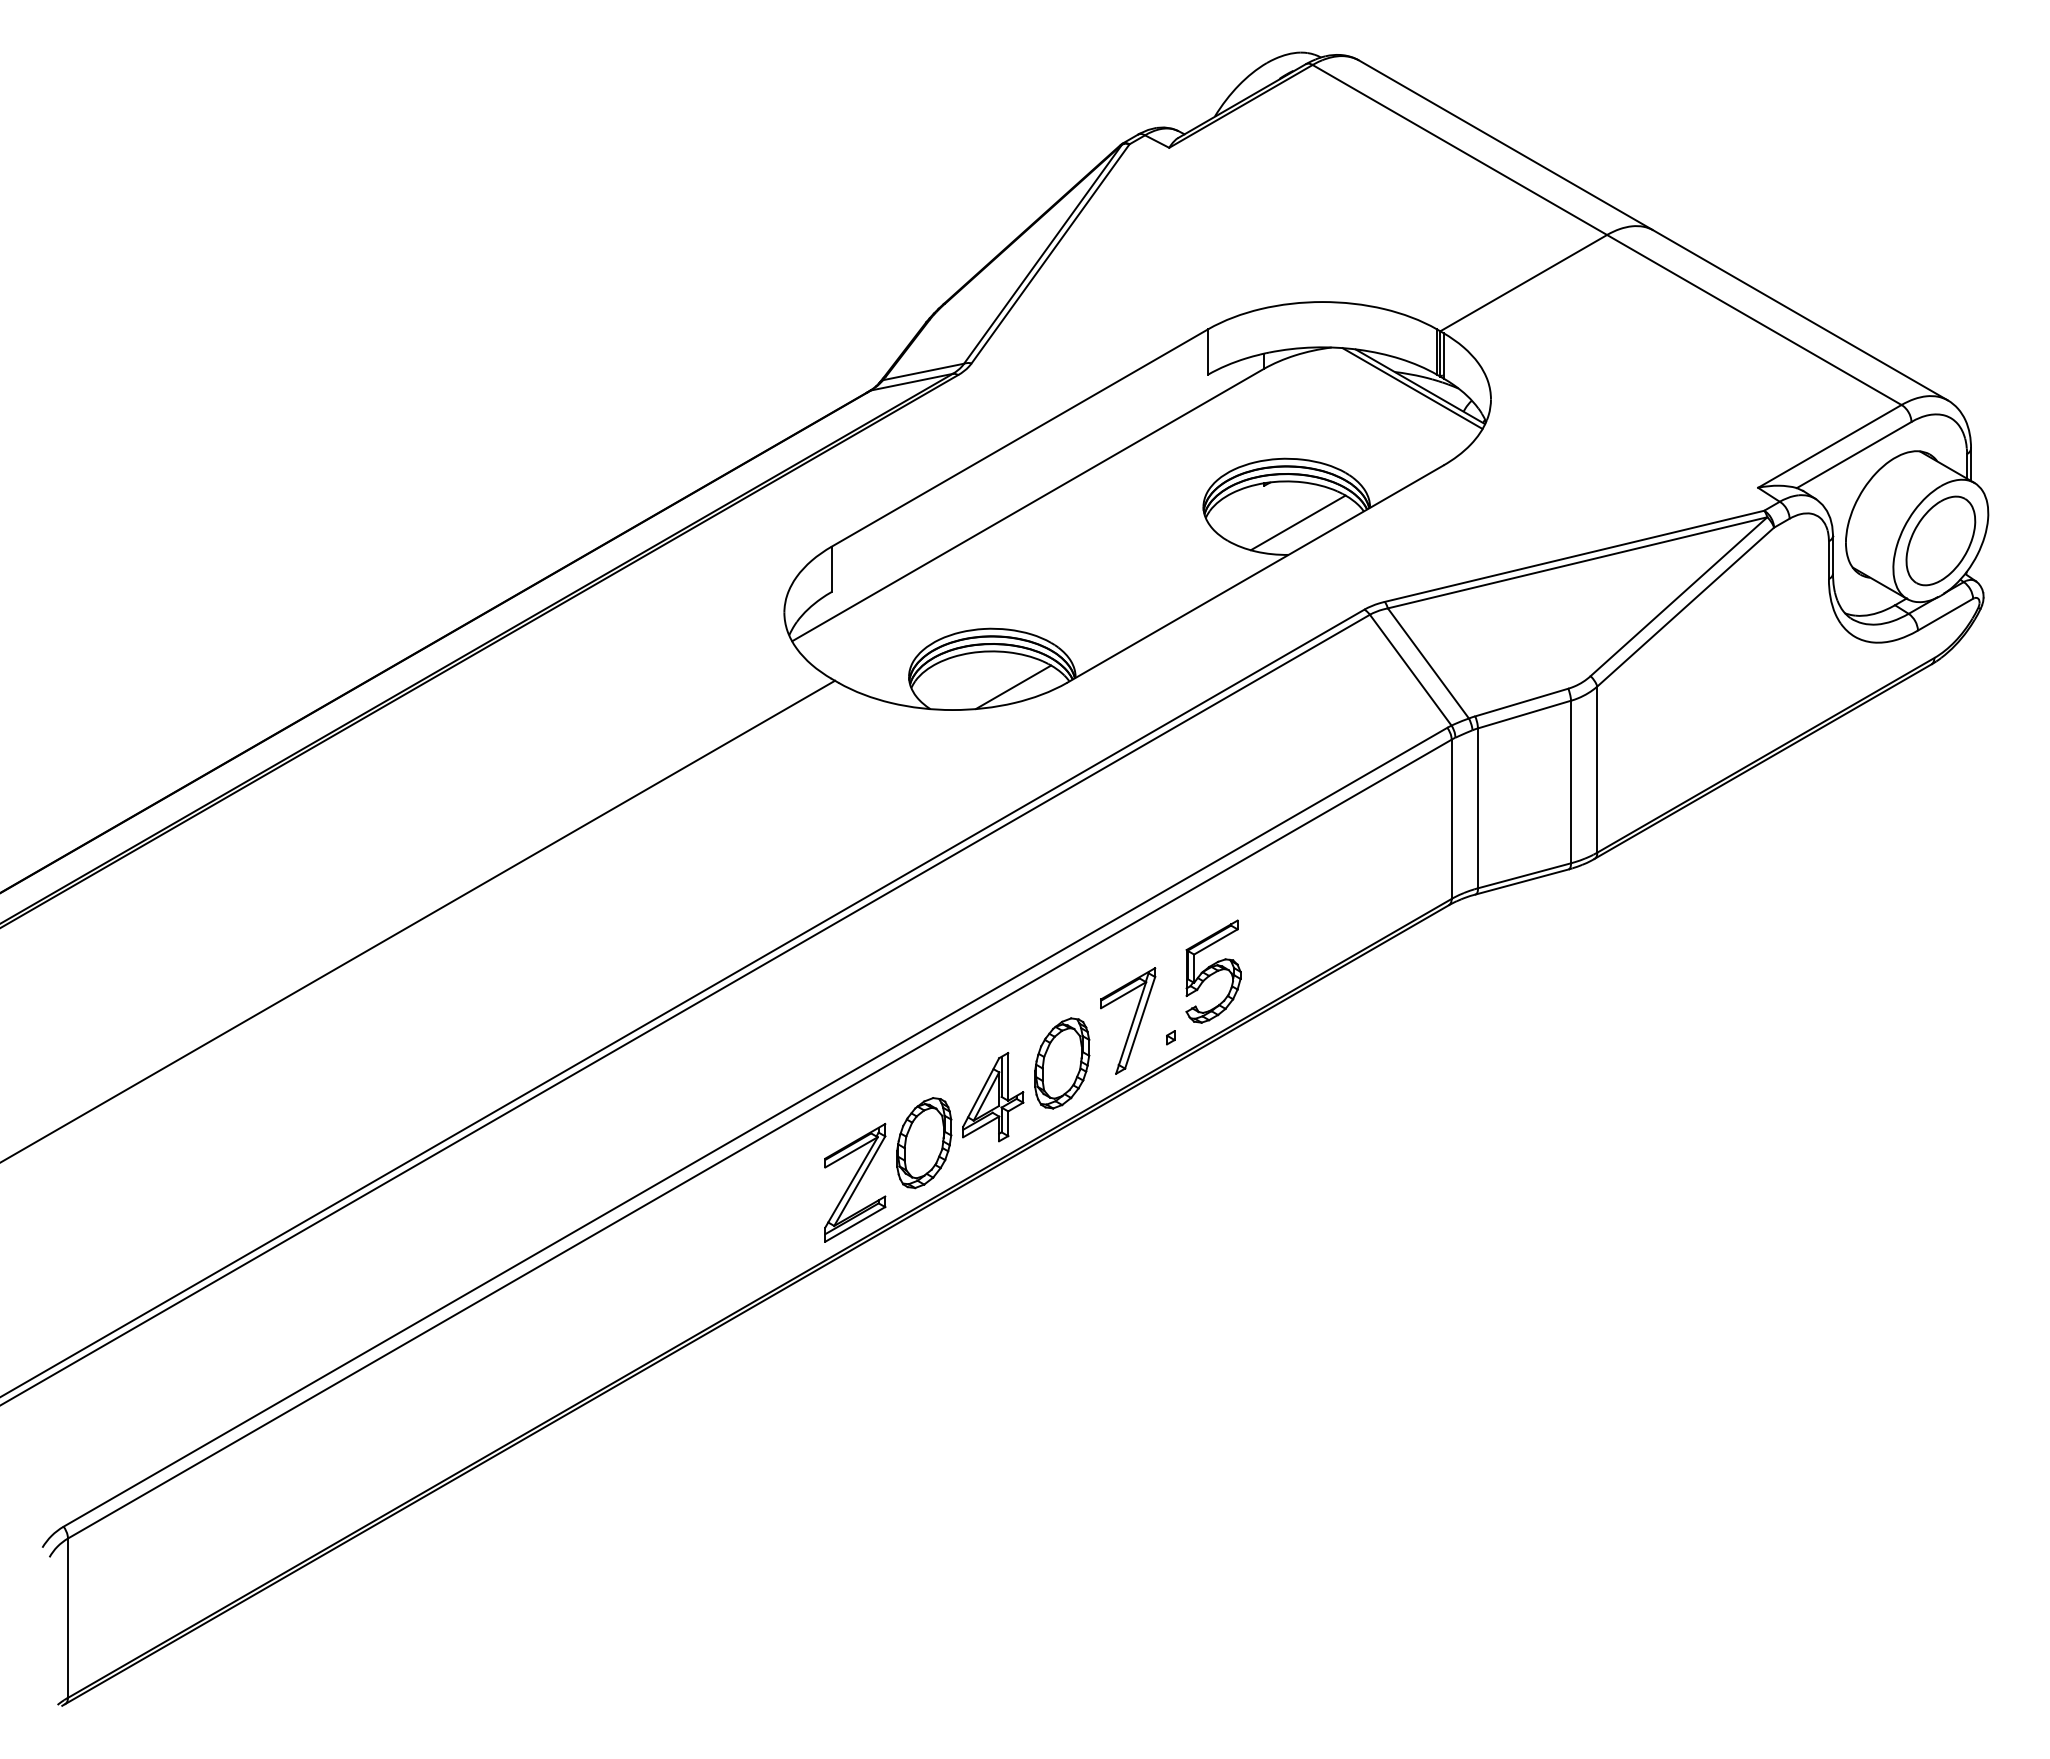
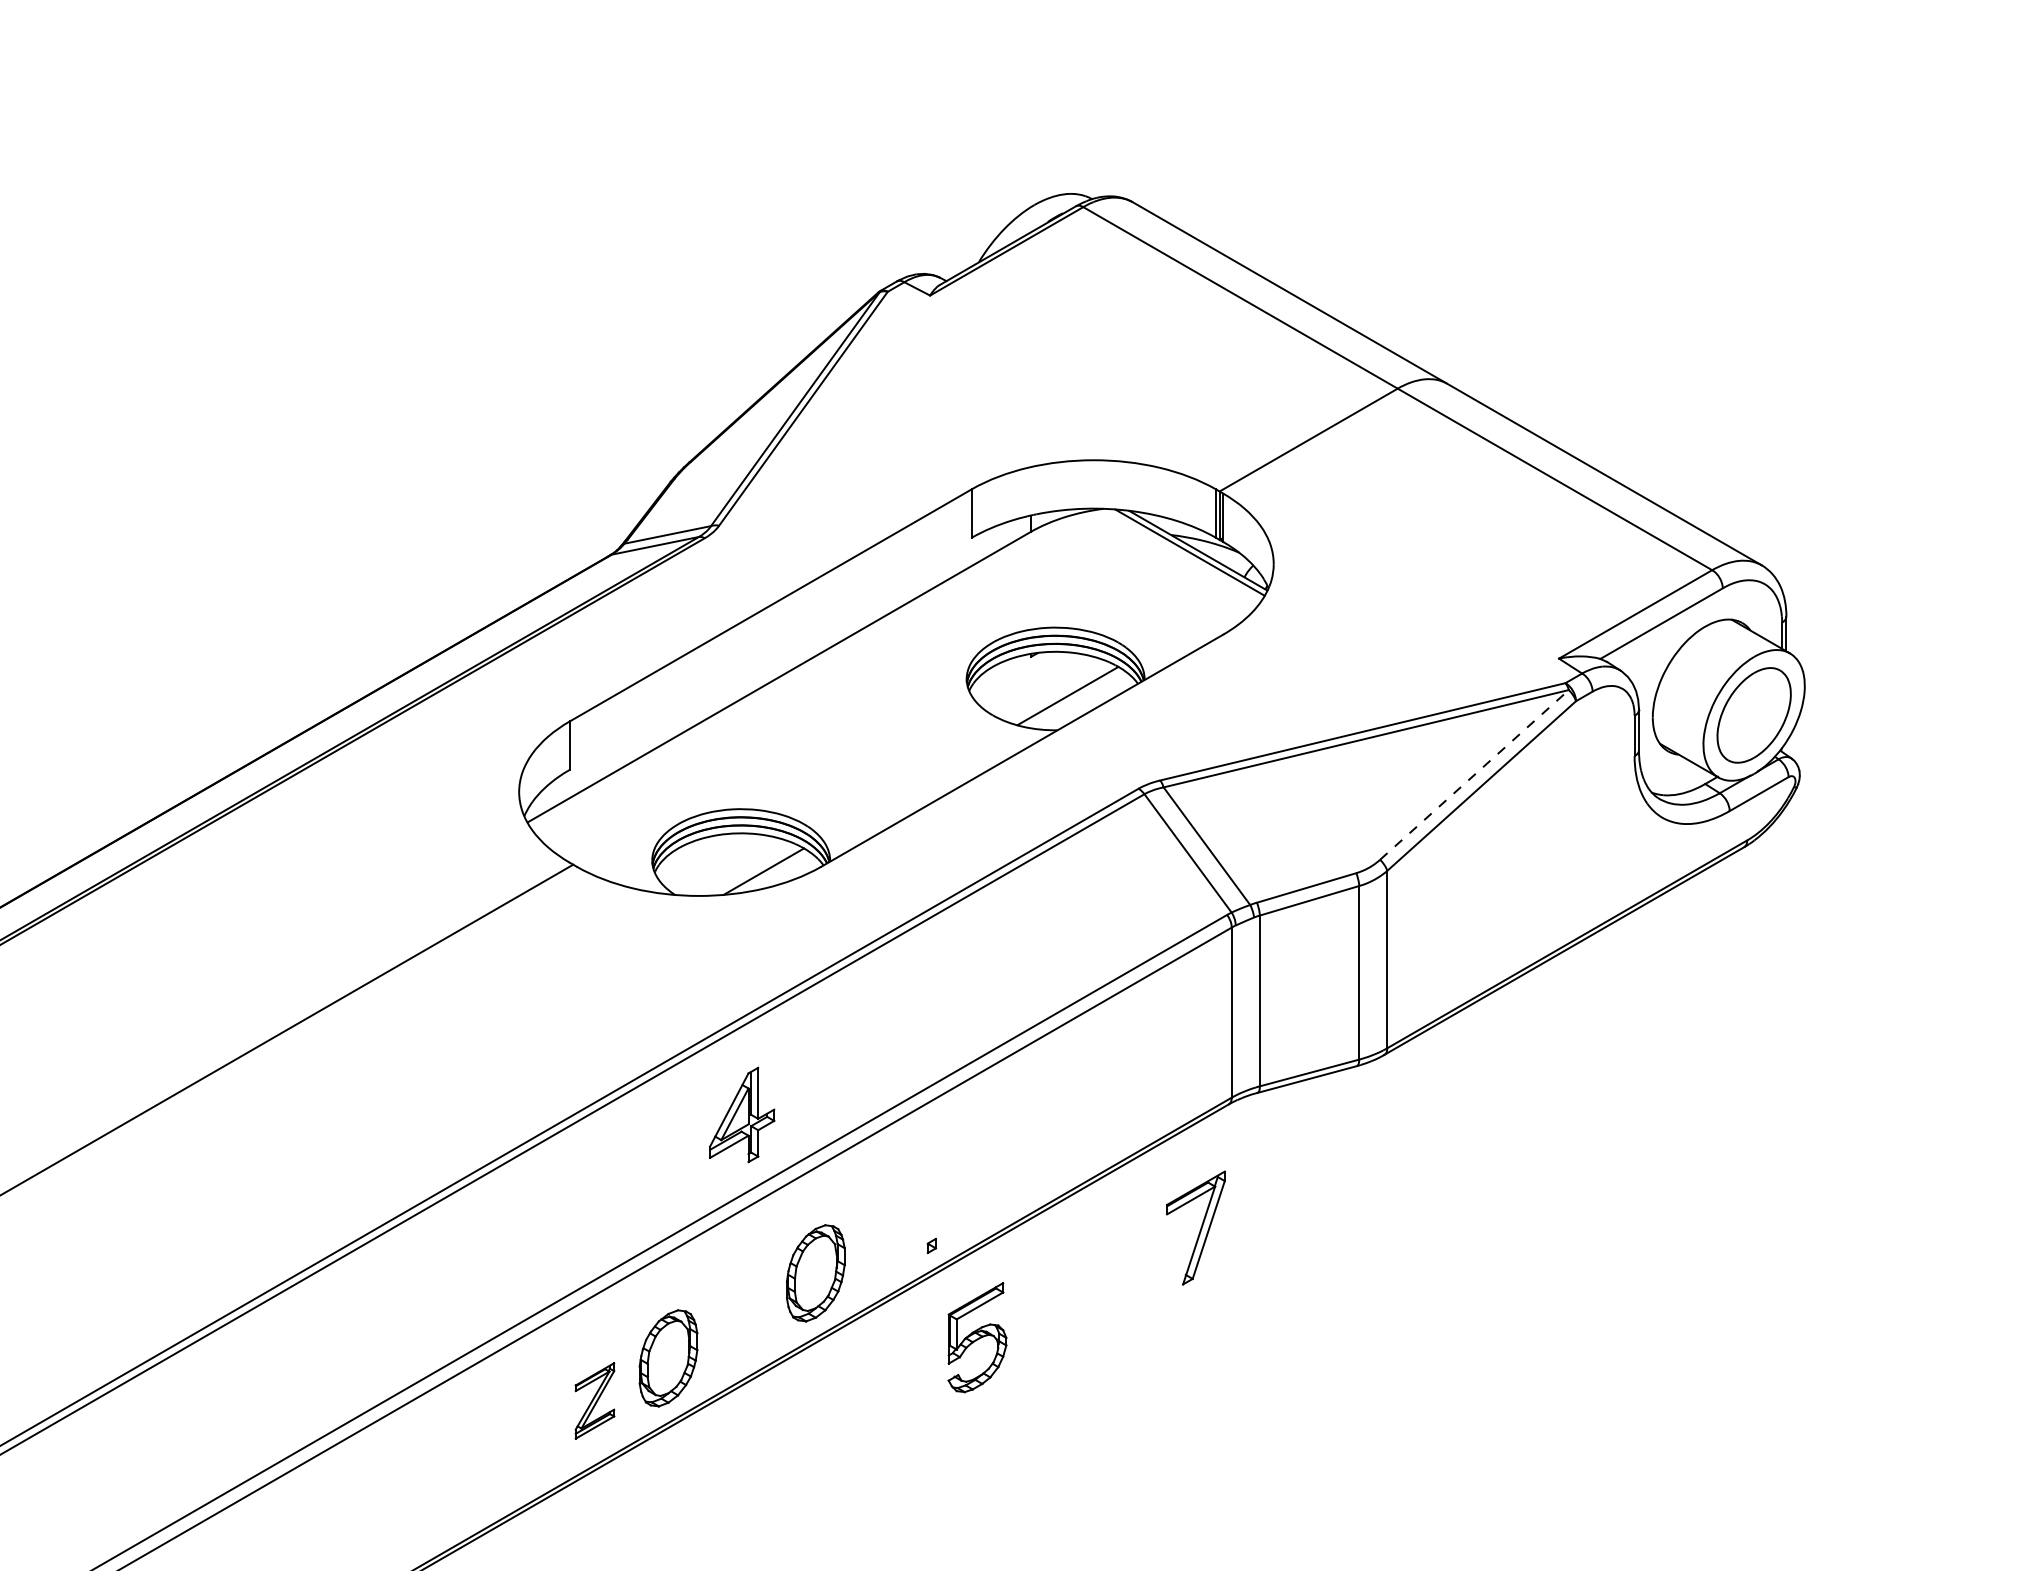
line: (1679, 596) -> (1475, 774), solid -> dashed
part: (1213, 971) -> (977, 1337), moved
part: (1128, 1020) -> (1196, 1227), moved
part: (993, 1097) -> (742, 1115), moved
part: (855, 1182) -> (595, 1400), size x0.6

